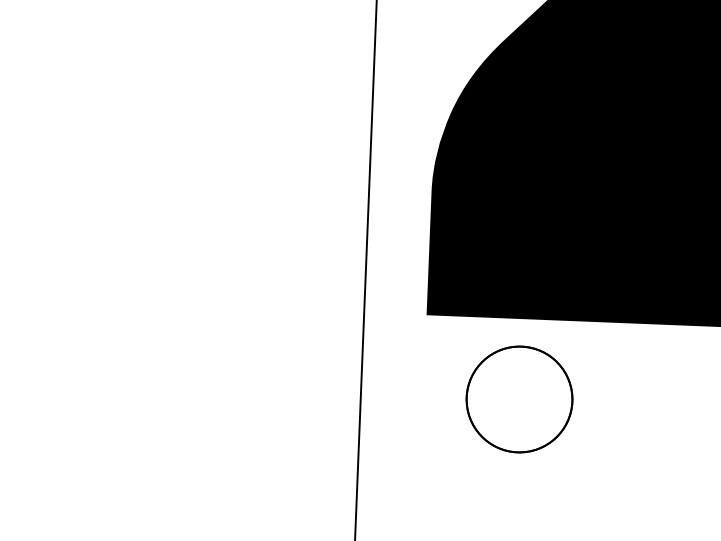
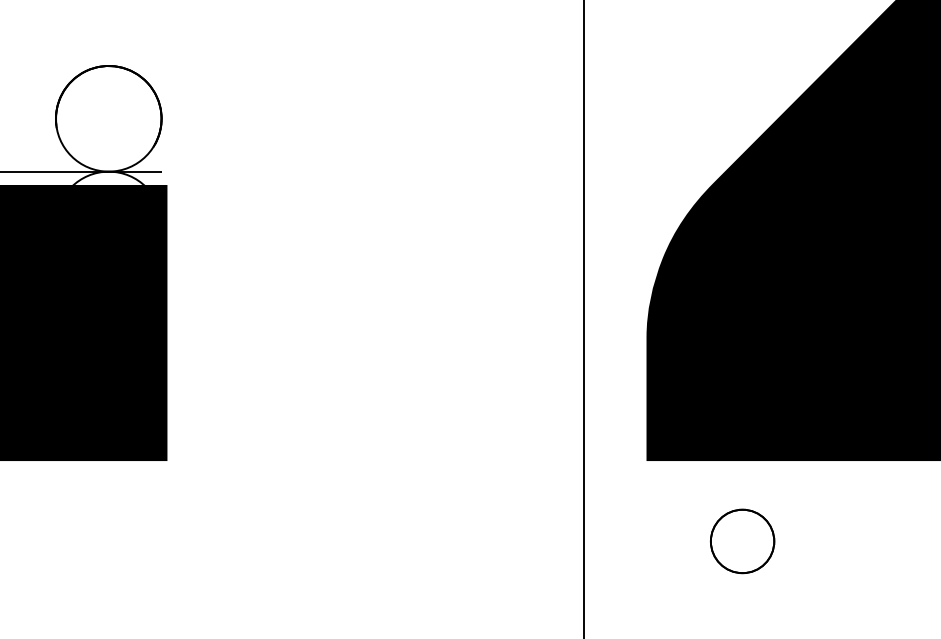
part: (519, 399) -> (742, 541), size x0.6

